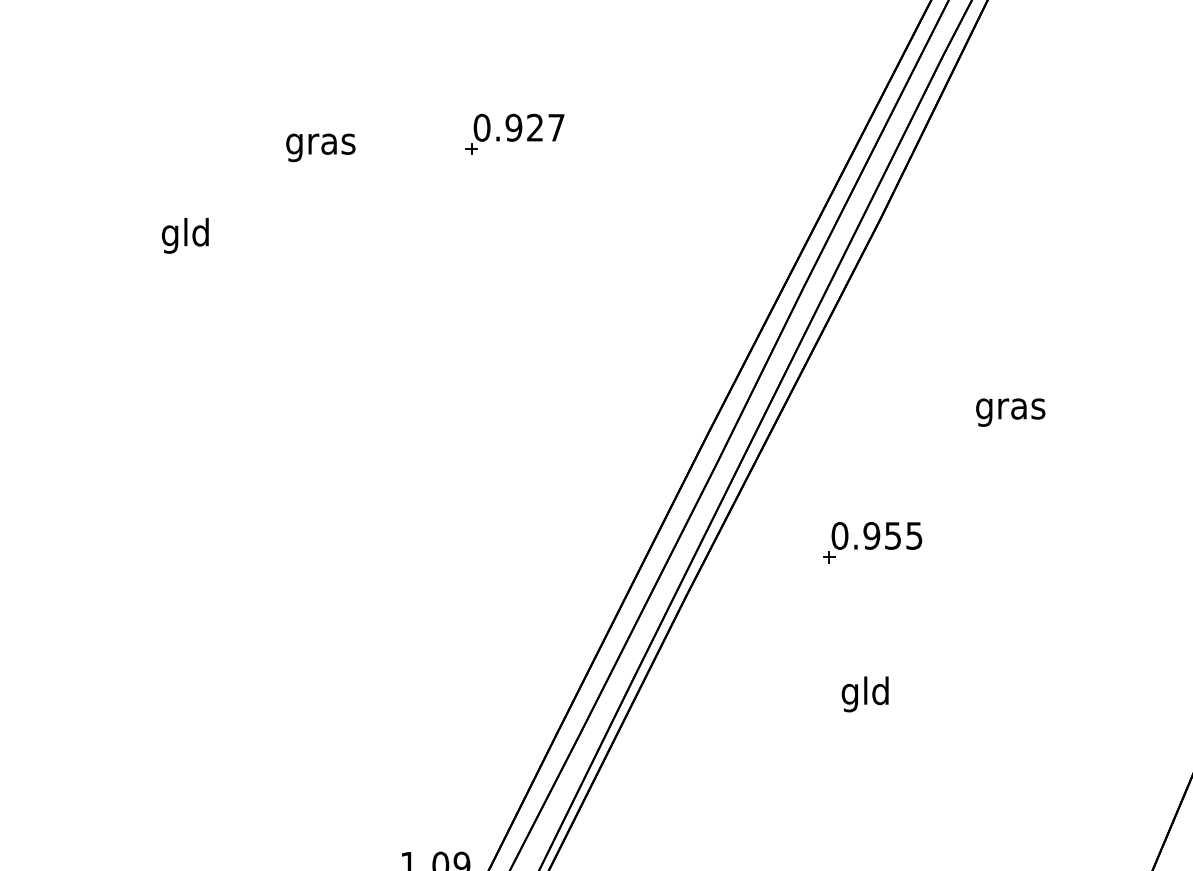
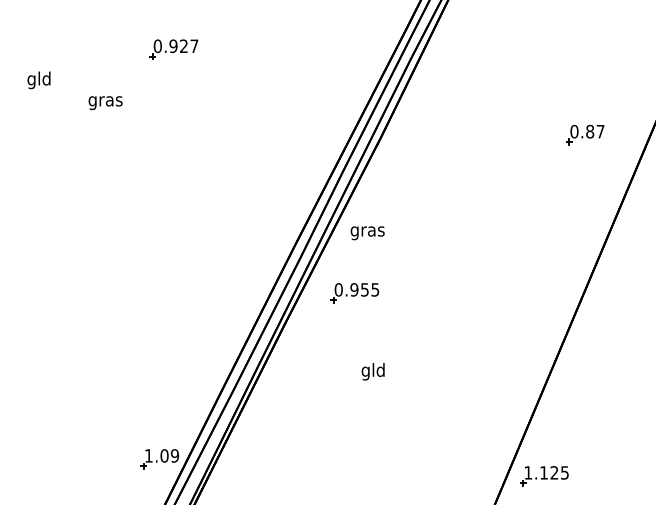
part: (513, 134) -> (173, 49), moved
text: (184, 236) -> (38, 80), moved
text: (1010, 413) -> (367, 233), moved
part: (871, 543) -> (354, 293), moved

